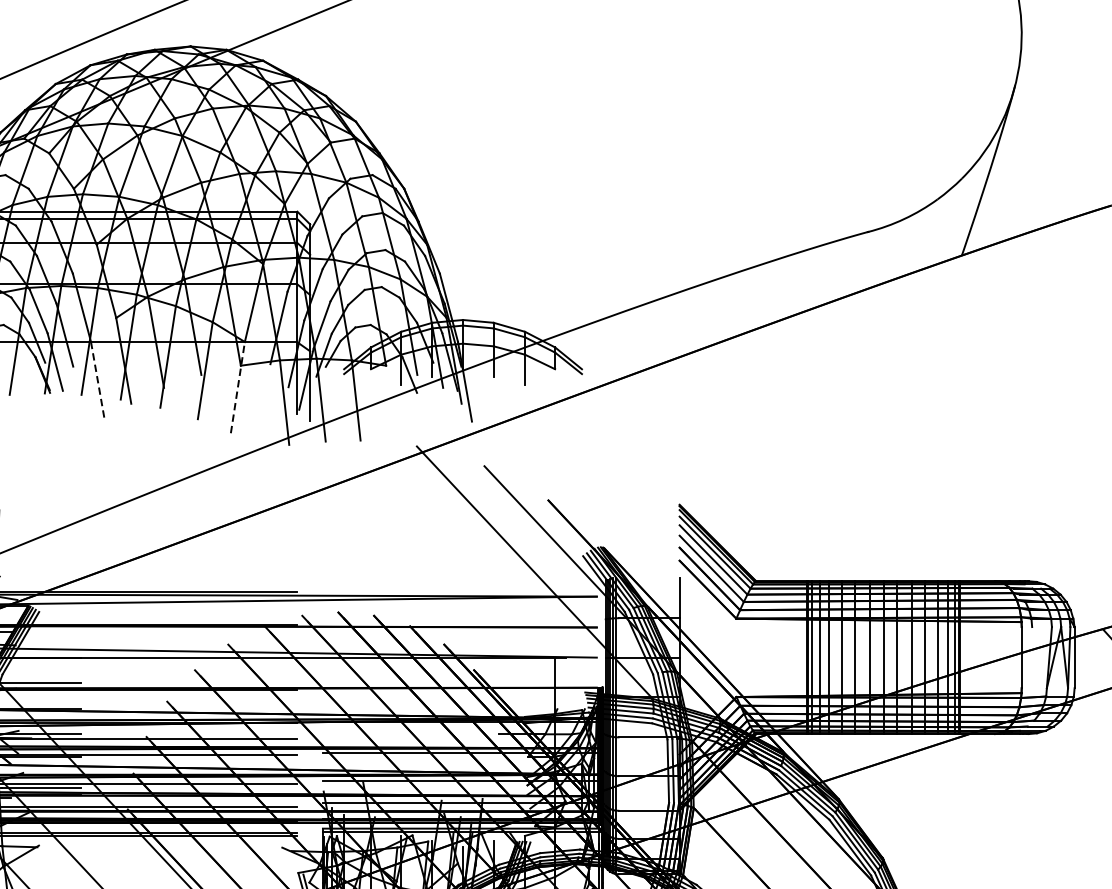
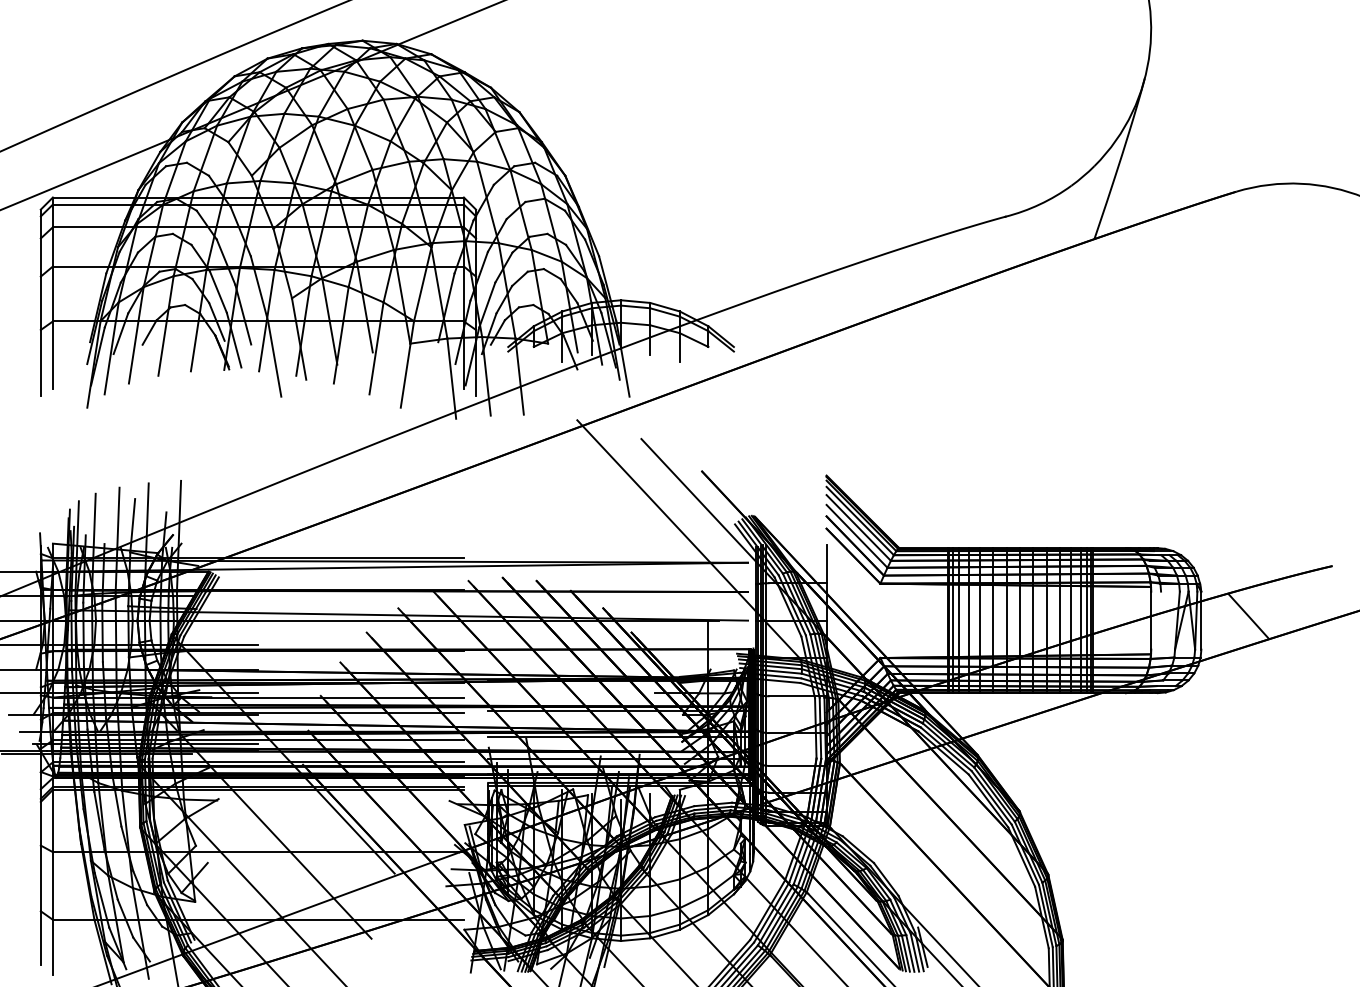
line: (97, 382) -> (274, 359), dashed -> solid
line: (237, 387) -> (407, 364), dashed -> solid

